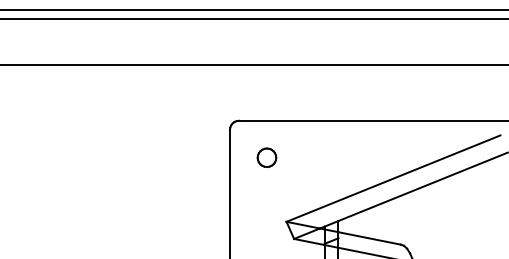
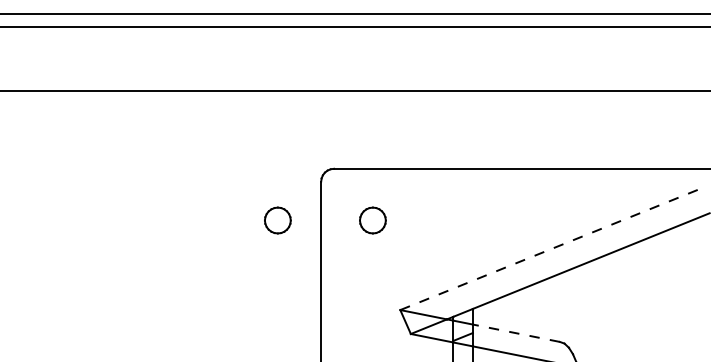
part: (198, 157) -> (277, 220), added
line: (393, 178) -> (549, 249), solid -> dashed
line: (369, 238) -> (516, 333), solid -> dashed

